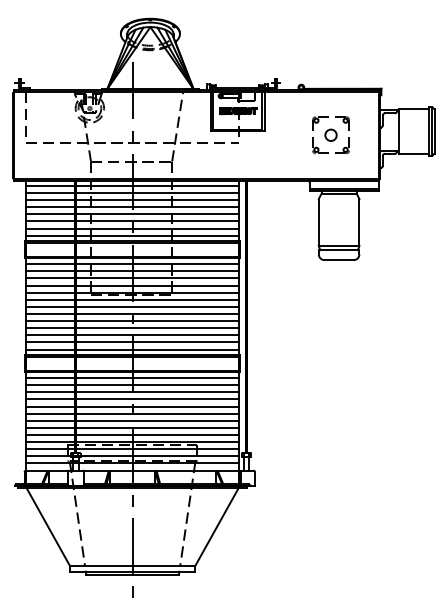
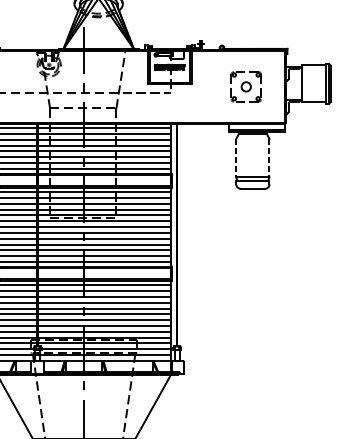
line: (318, 222) -> (236, 158), solid -> dashed
line: (359, 222) -> (269, 158), solid -> dashed

